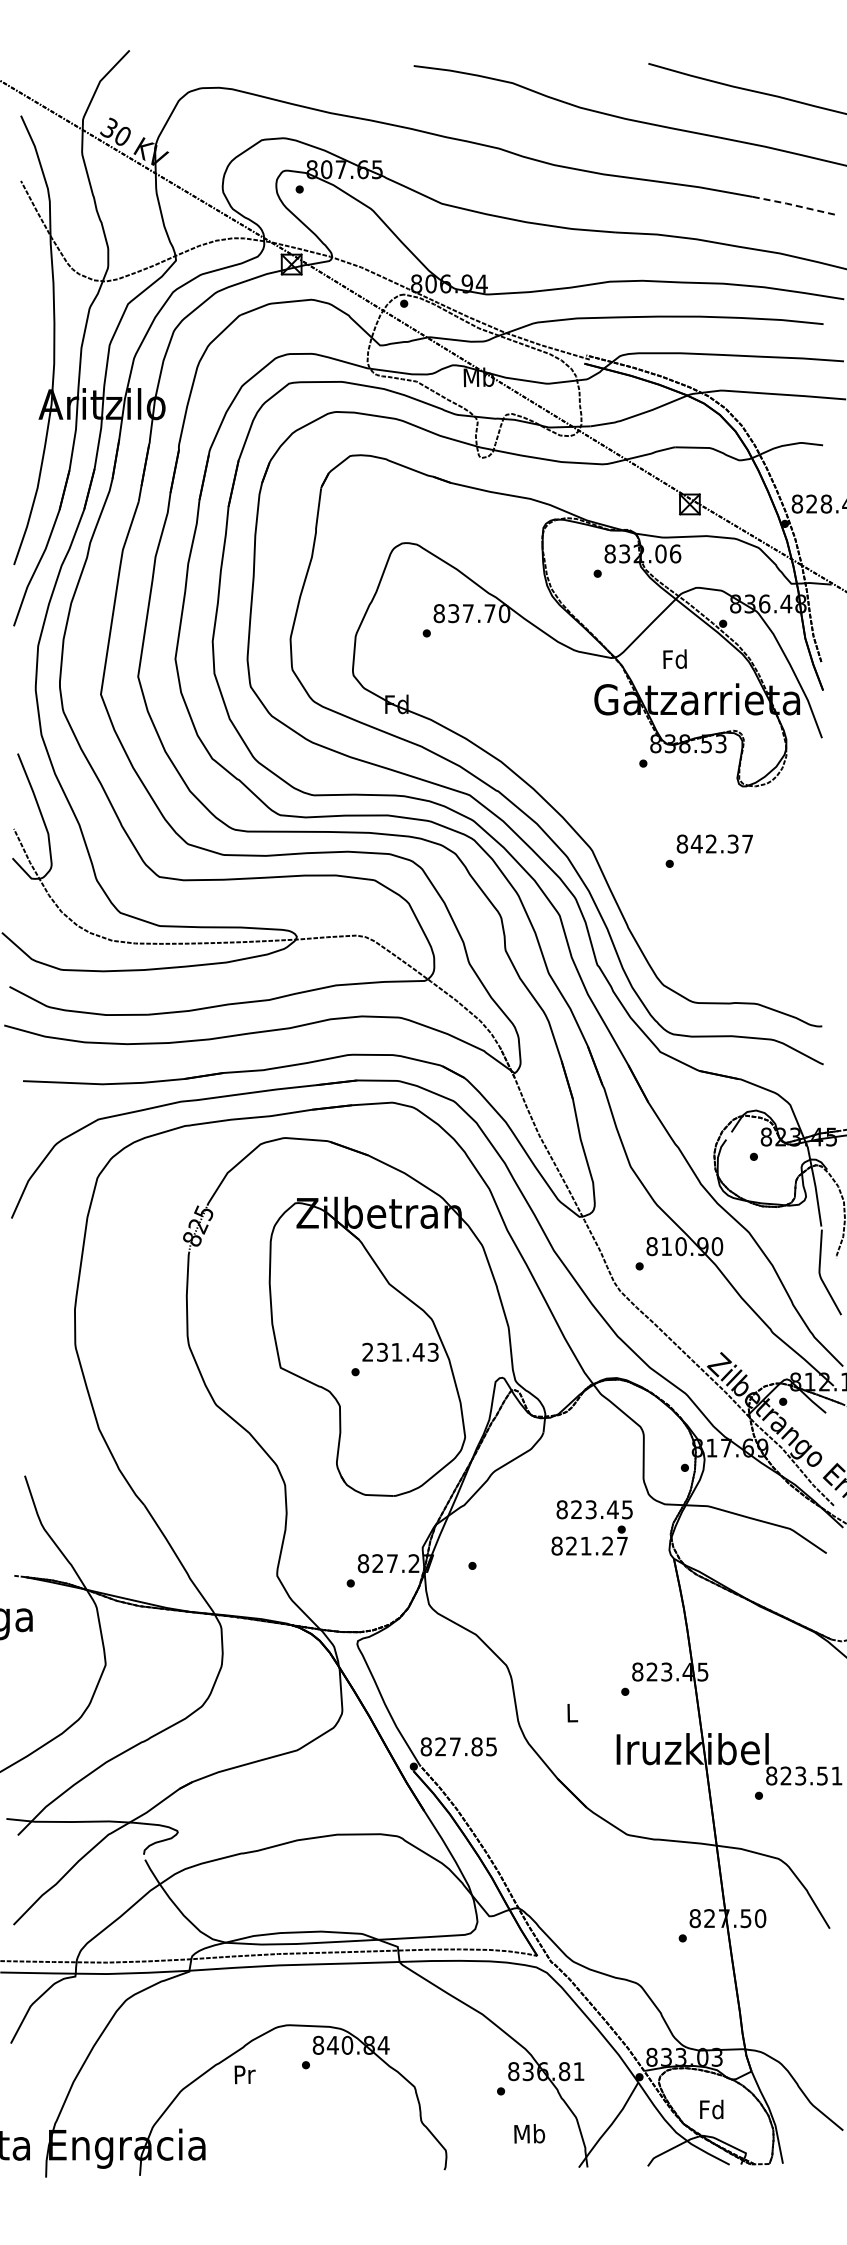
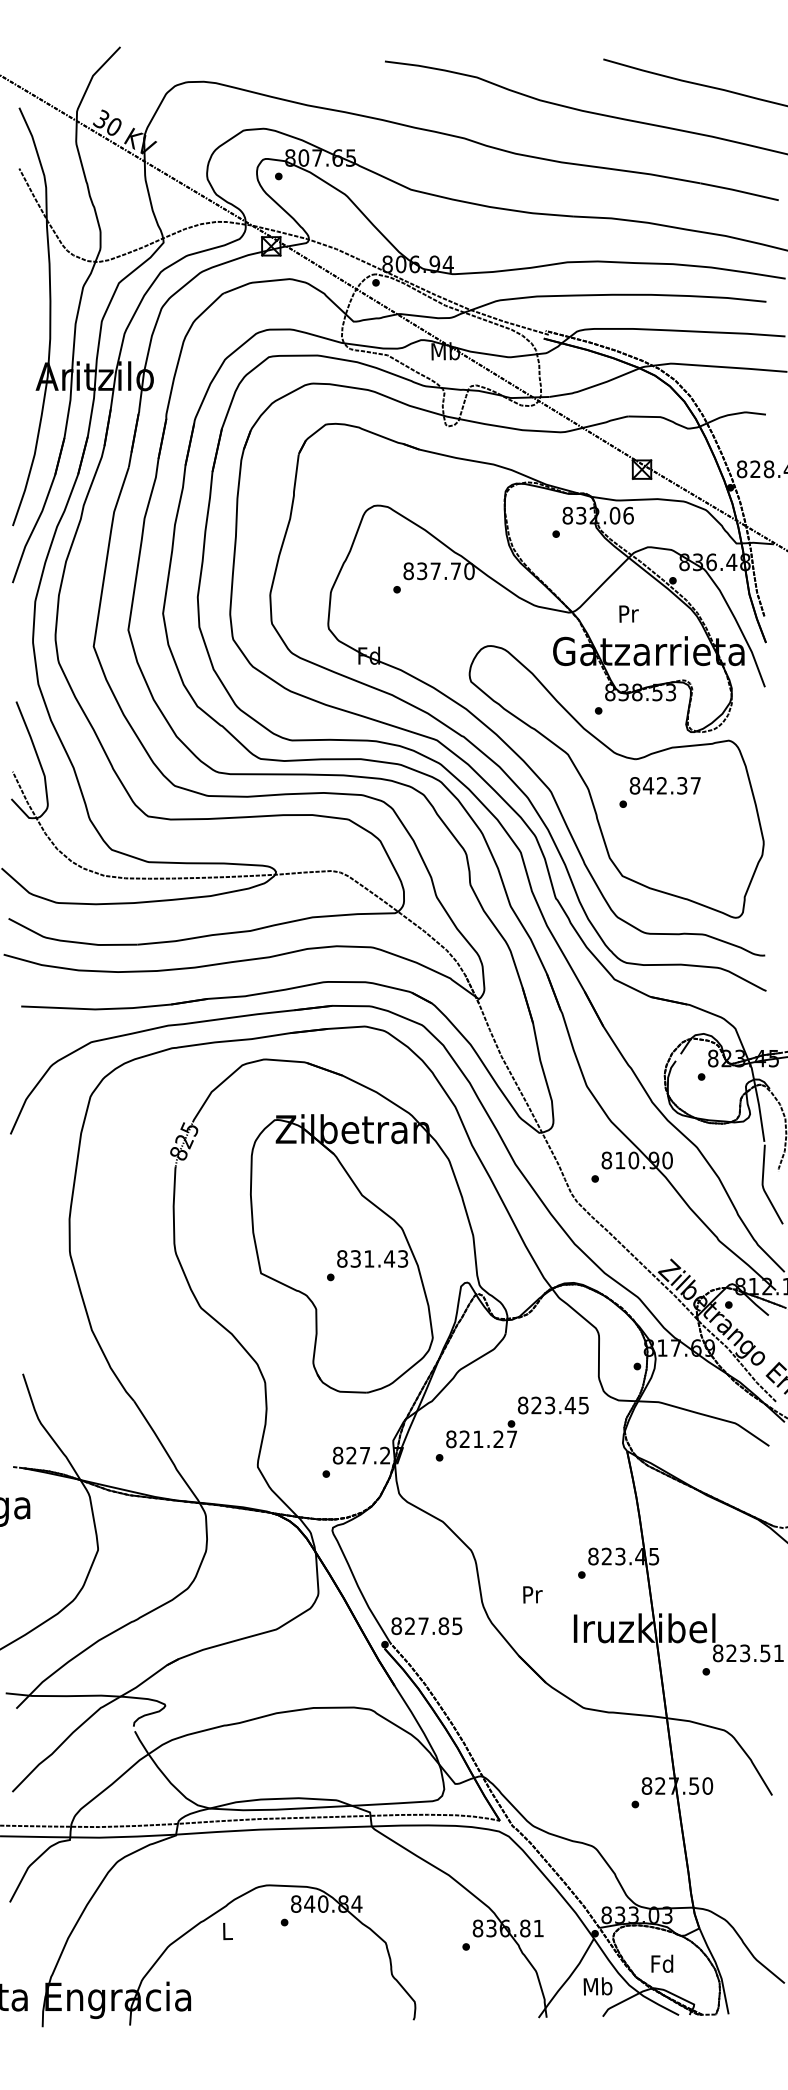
line: (794, 205) -> (739, 191), dashed -> solid
text: (674, 658) -> (627, 613), Fd -> Pr
part: (662, 839) -> (616, 781), added
text: (367, 1351) -> (341, 1258), 231.43 -> 831.43
text: (589, 1540) -> (481, 1434), moved
text: (572, 1713) -> (532, 1595), L -> Pr
text: (244, 2074) -> (227, 1931), Pr -> L
text: (529, 2133) -> (597, 1986), moved

